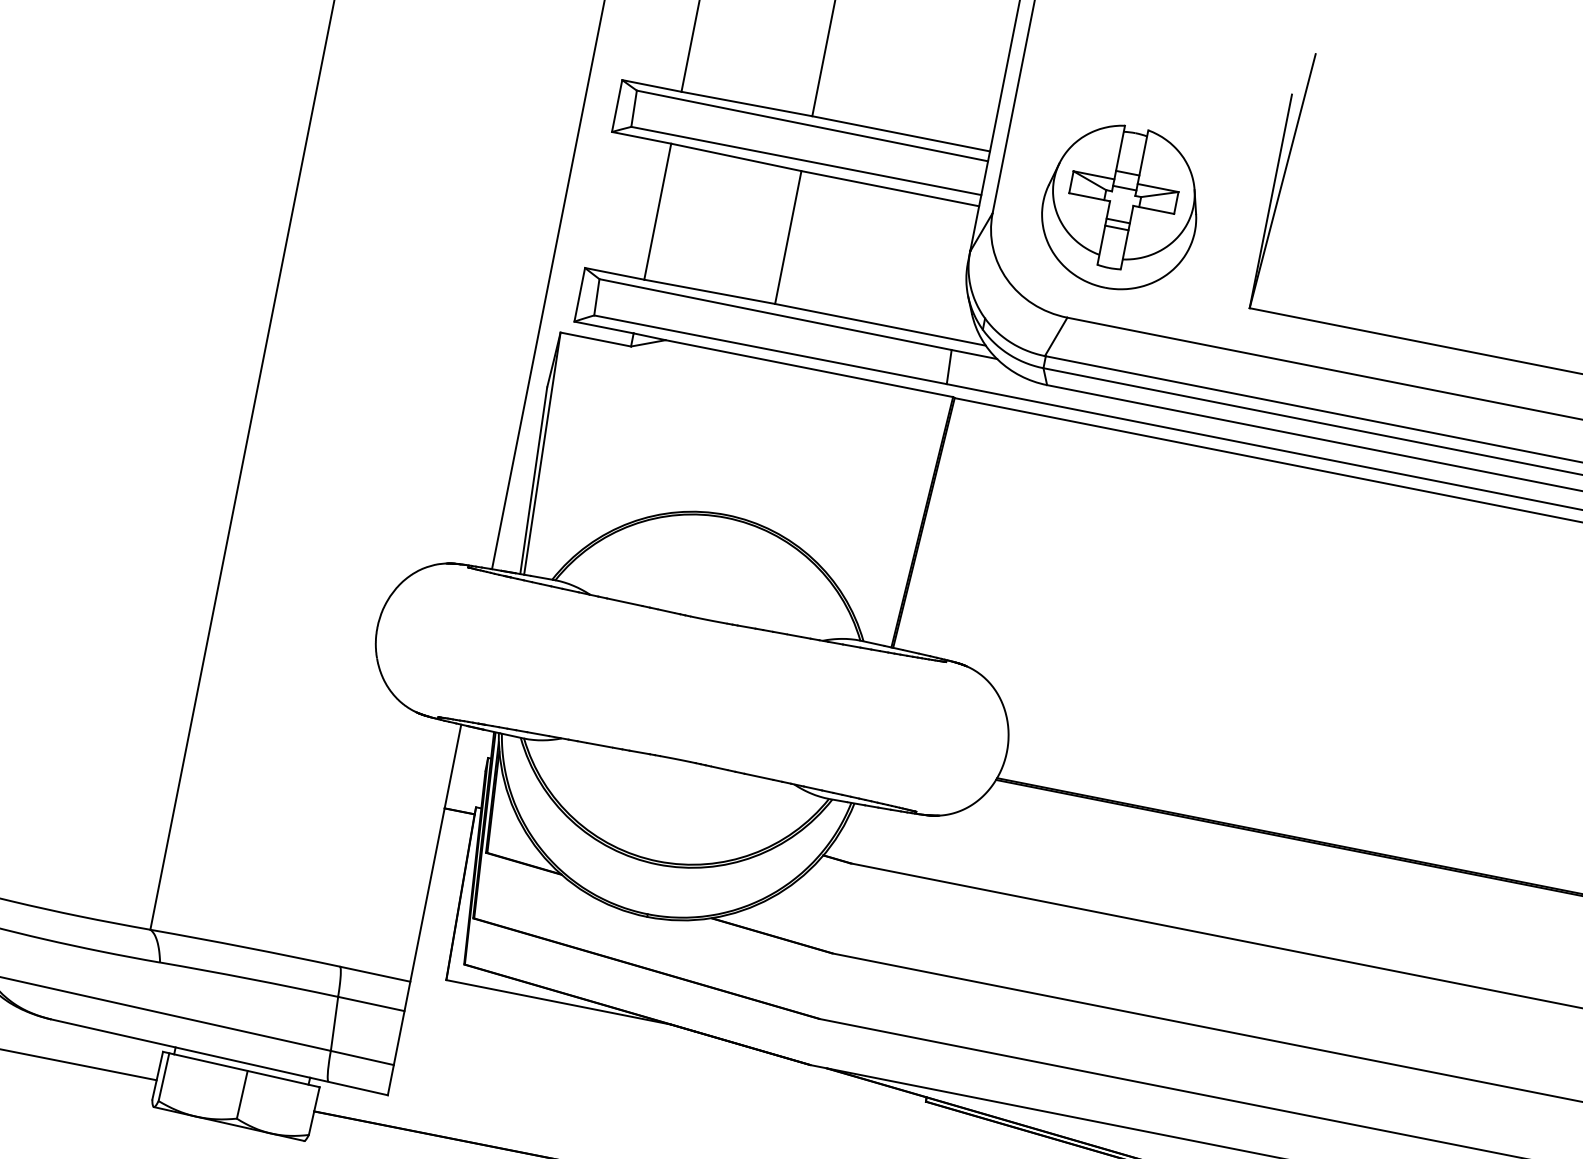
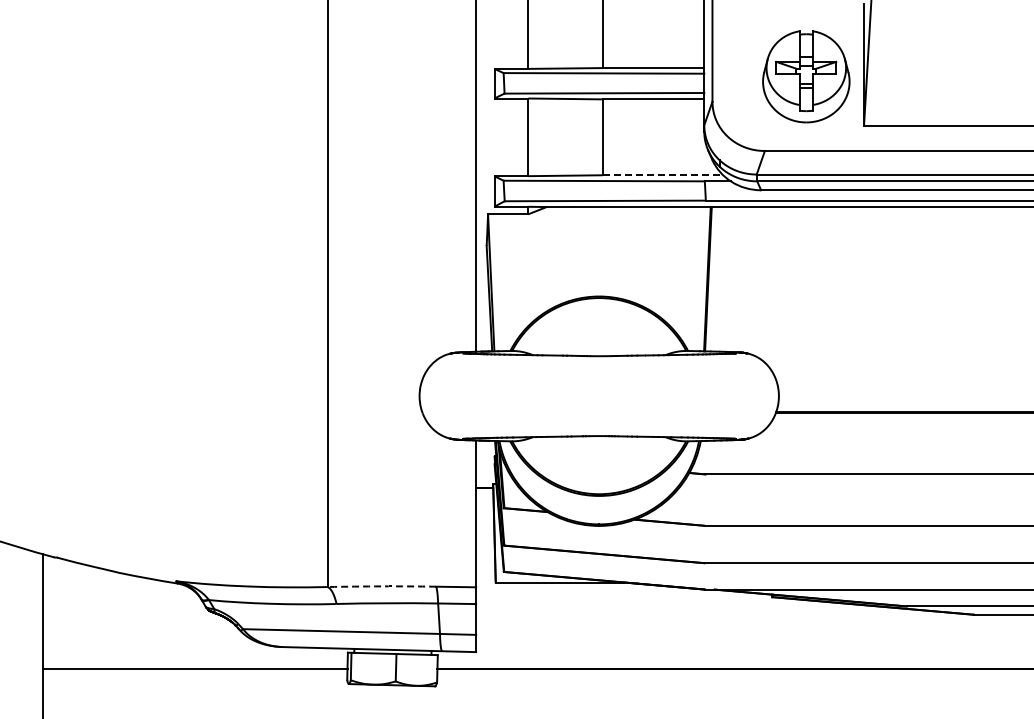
part: (1121, 207) -> (806, 76), moved
line: (881, 325) -> (663, 175), solid -> dashed
arc: (244, 947) -> (381, 586), solid -> dashed

